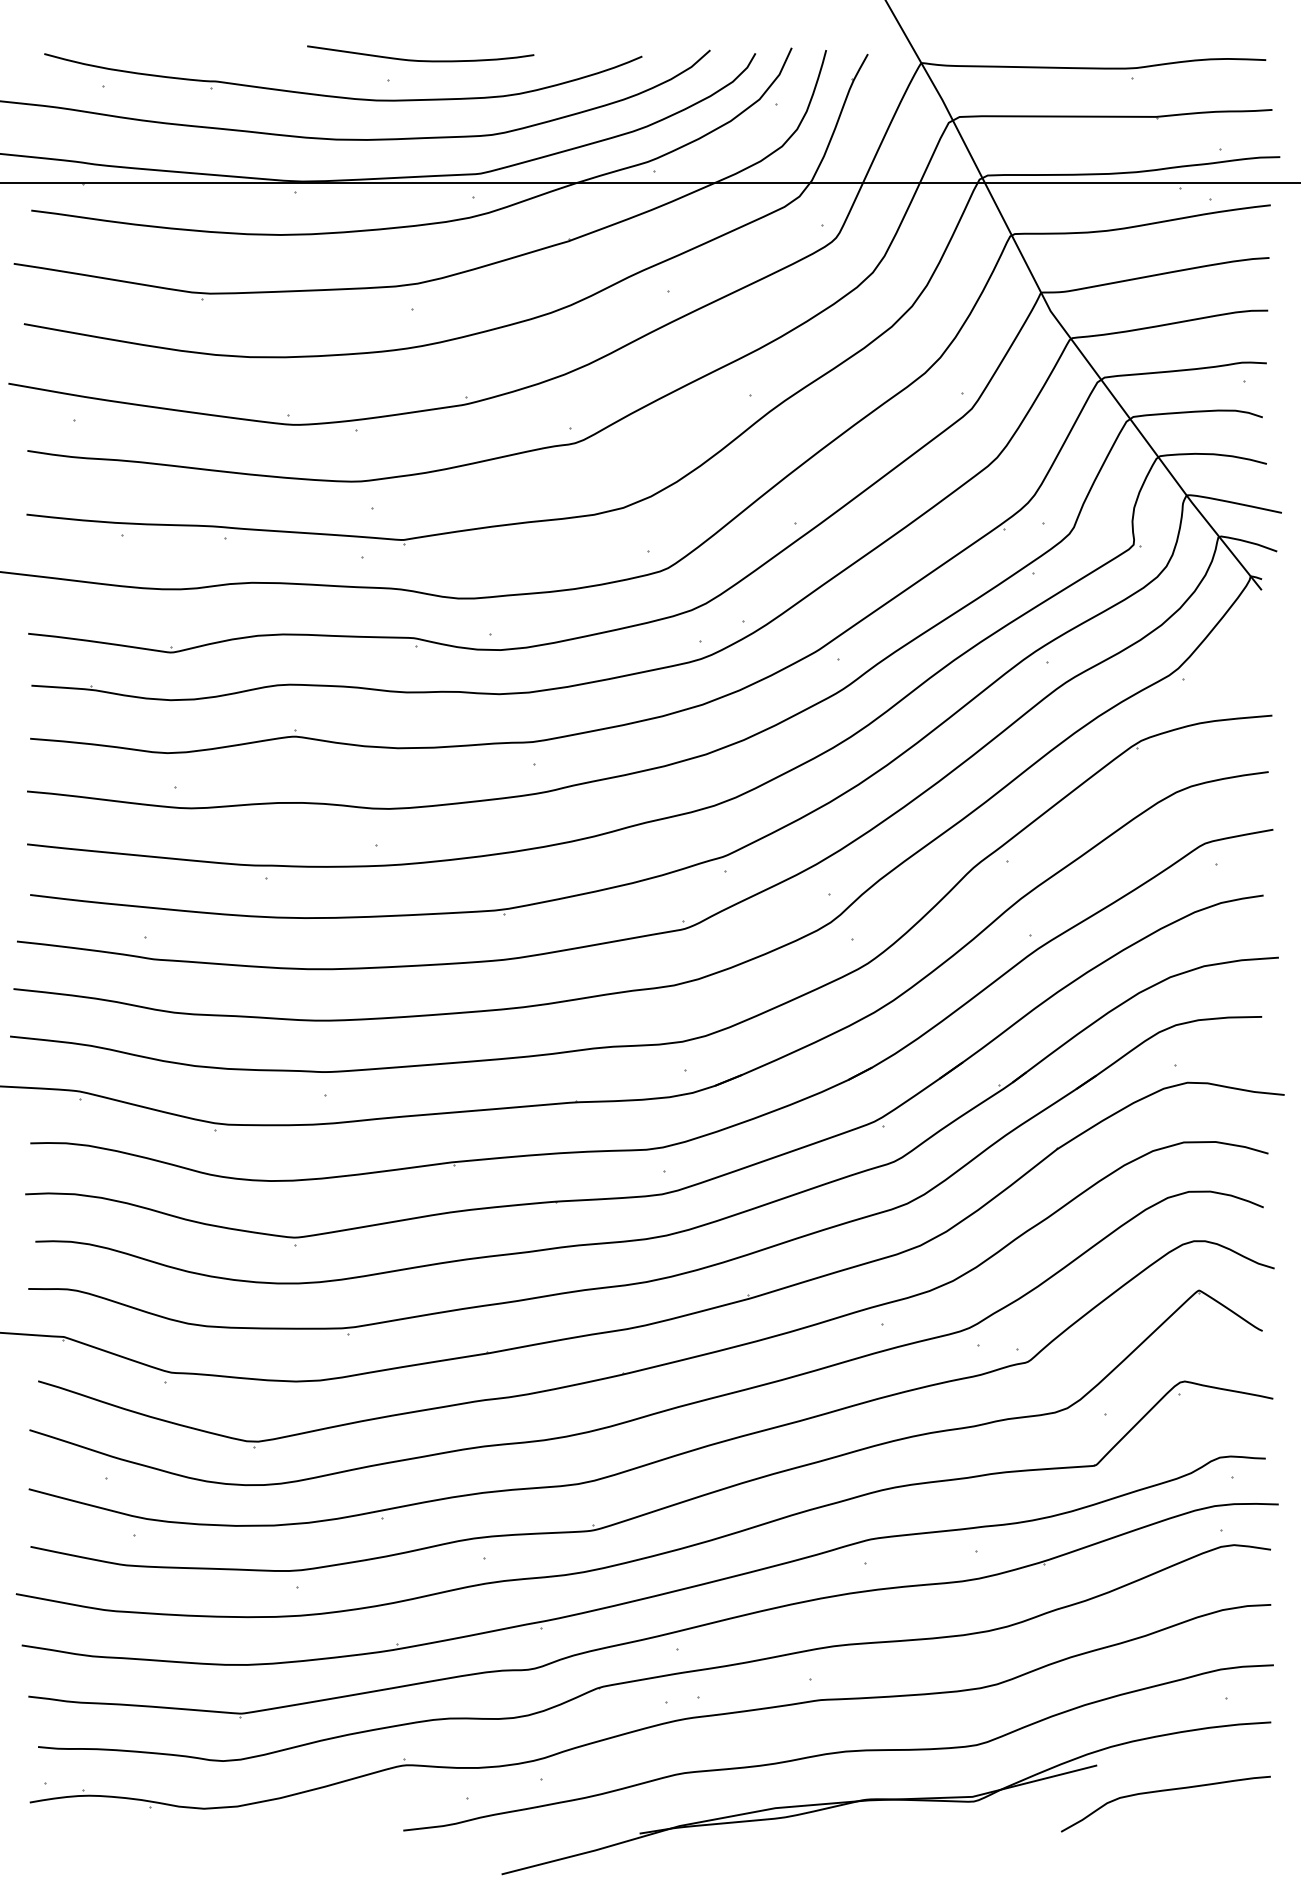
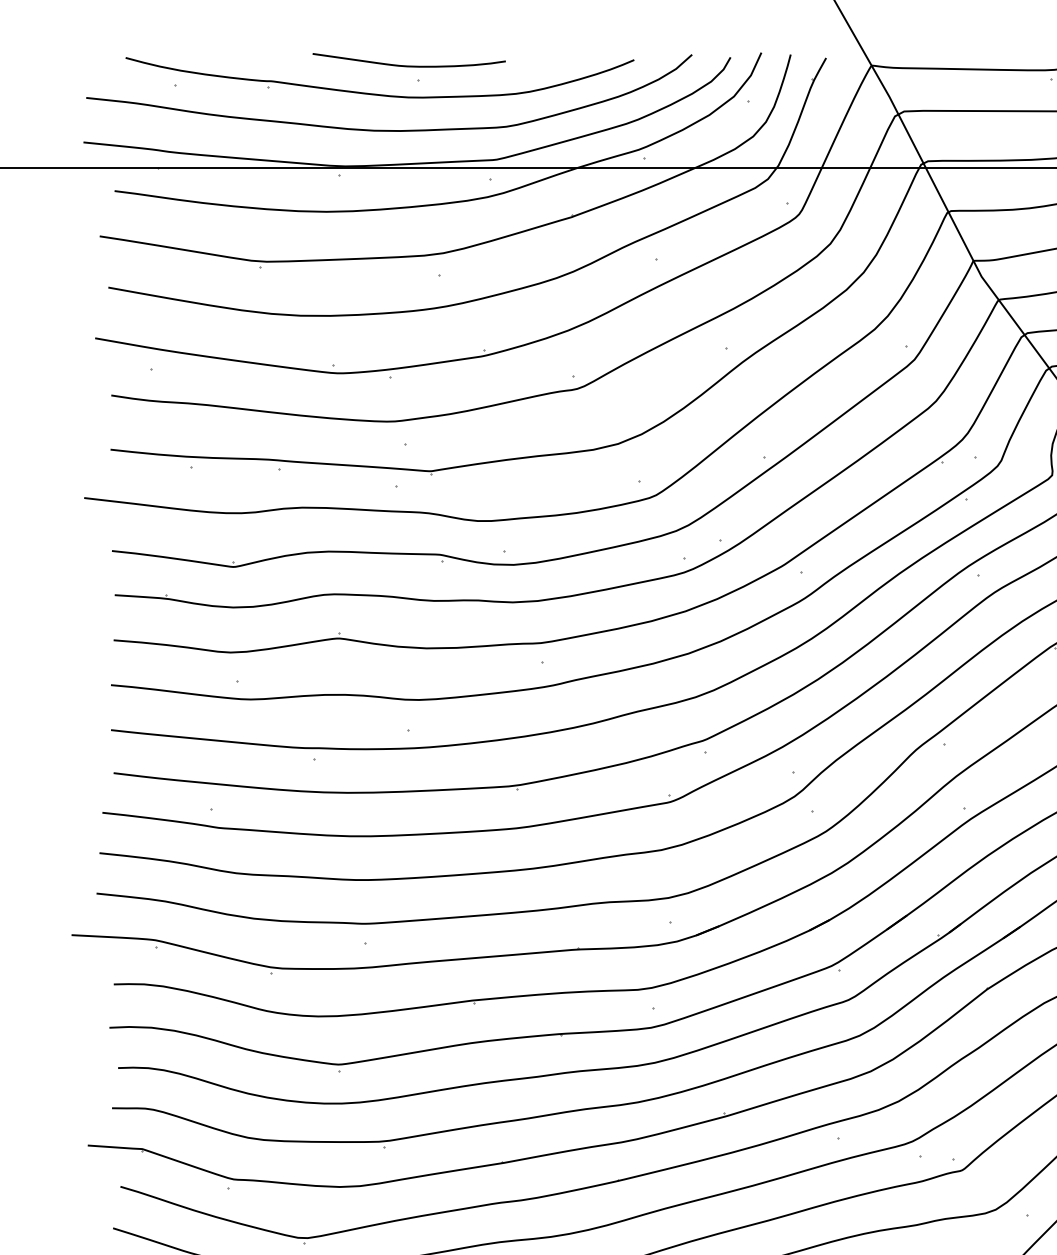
curve: (420, 60) -> (409, 65), moved

